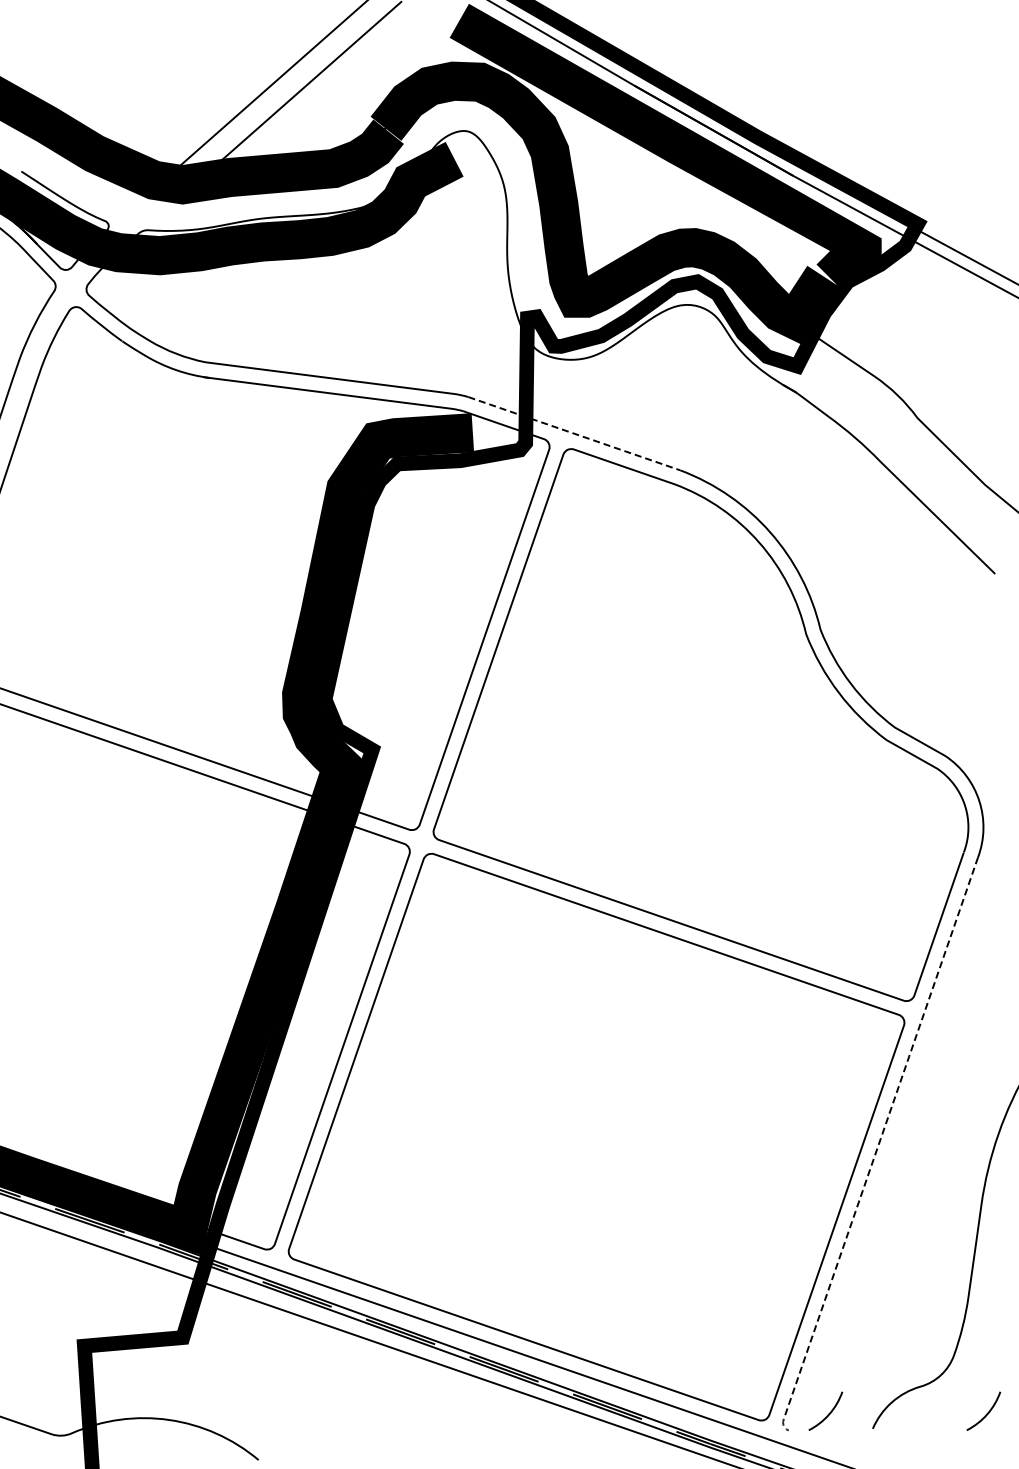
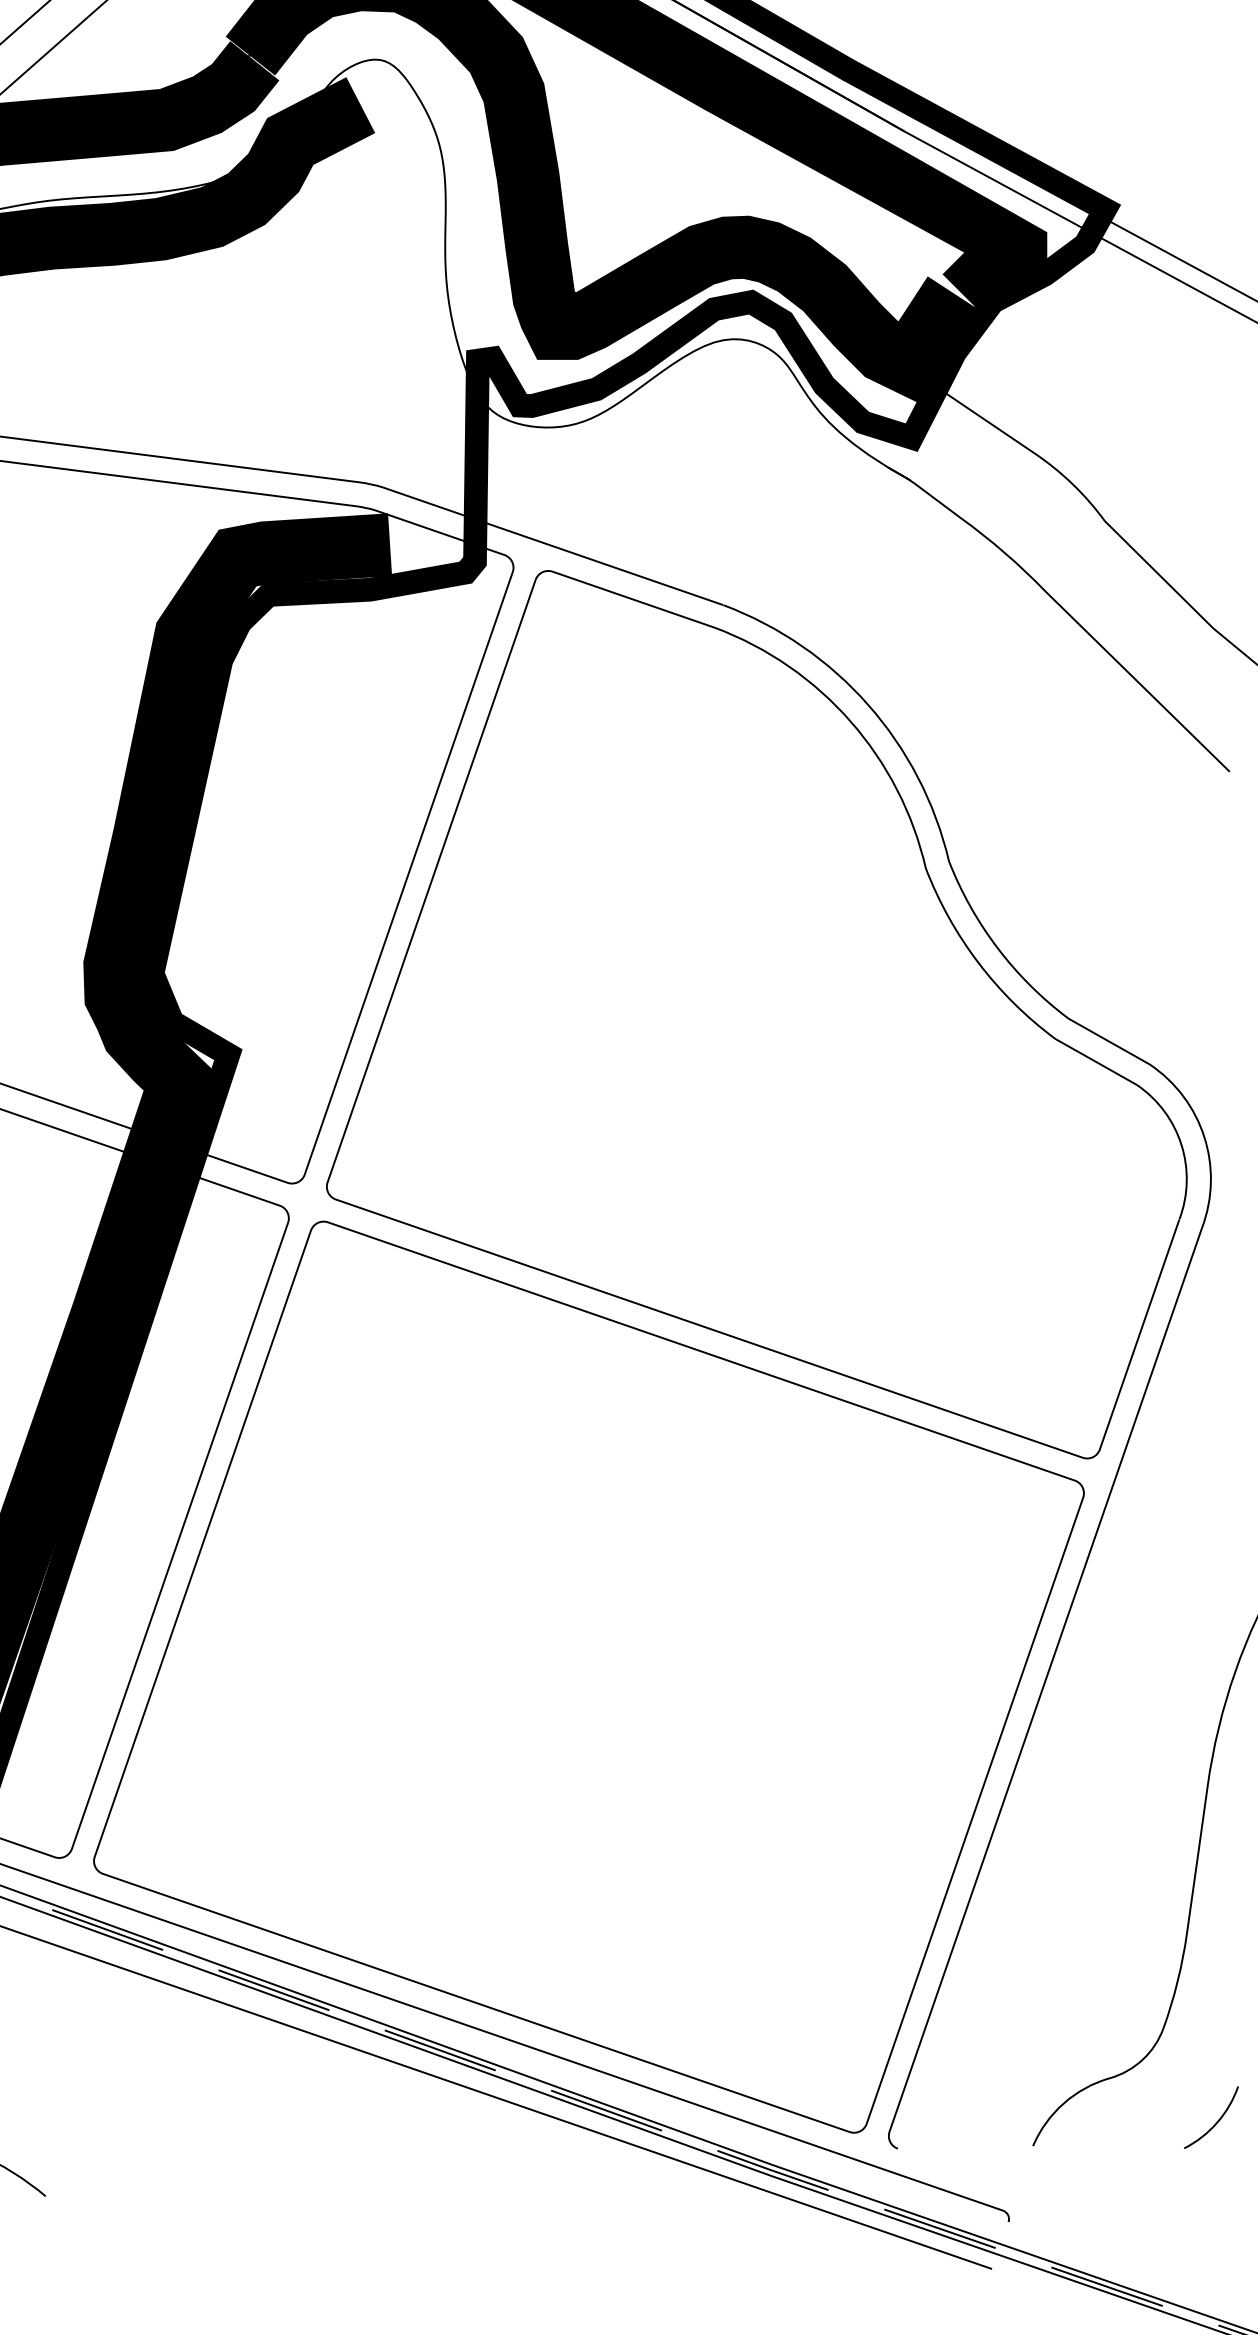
line: (574, 433) -> (553, 545), dashed -> solid
line: (877, 1147) -> (1040, 1693), dashed -> solid
curve: (828, 1413) -> (961, 2121), removed

